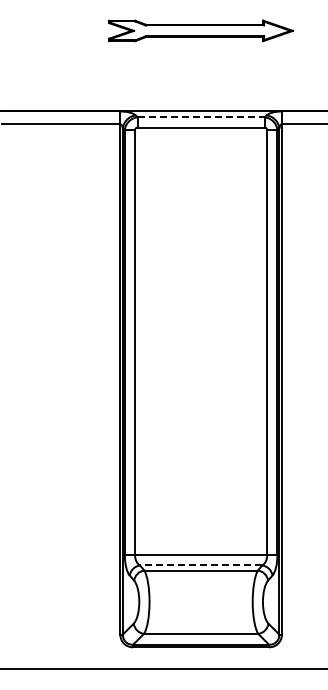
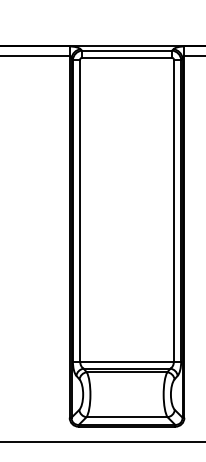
line: (201, 117) -> (127, 50), dashed -> solid
line: (200, 565) -> (126, 368), dashed -> solid

